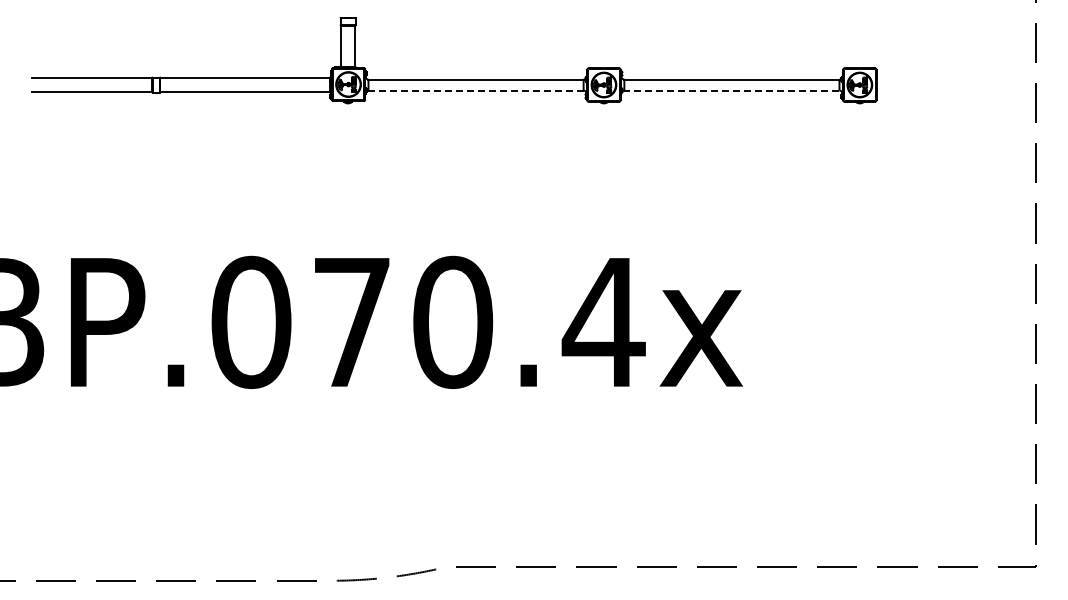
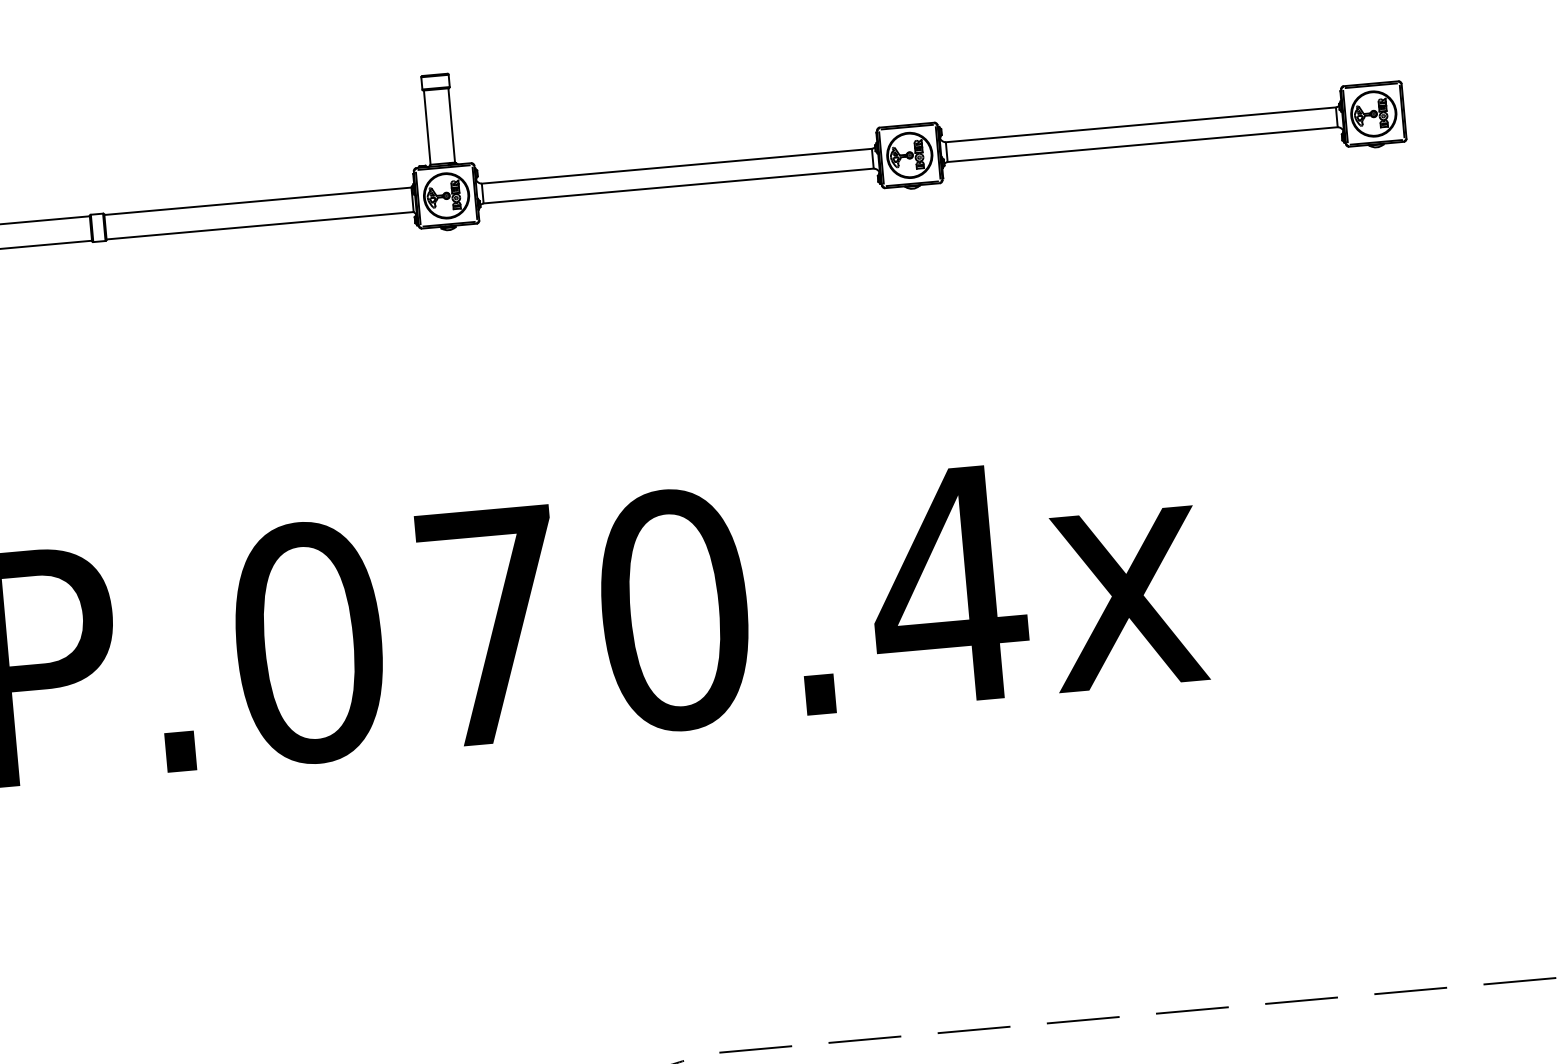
line: (476, 90) -> (679, 185), dashed -> solid
line: (731, 90) -> (1141, 144), dashed -> solid

